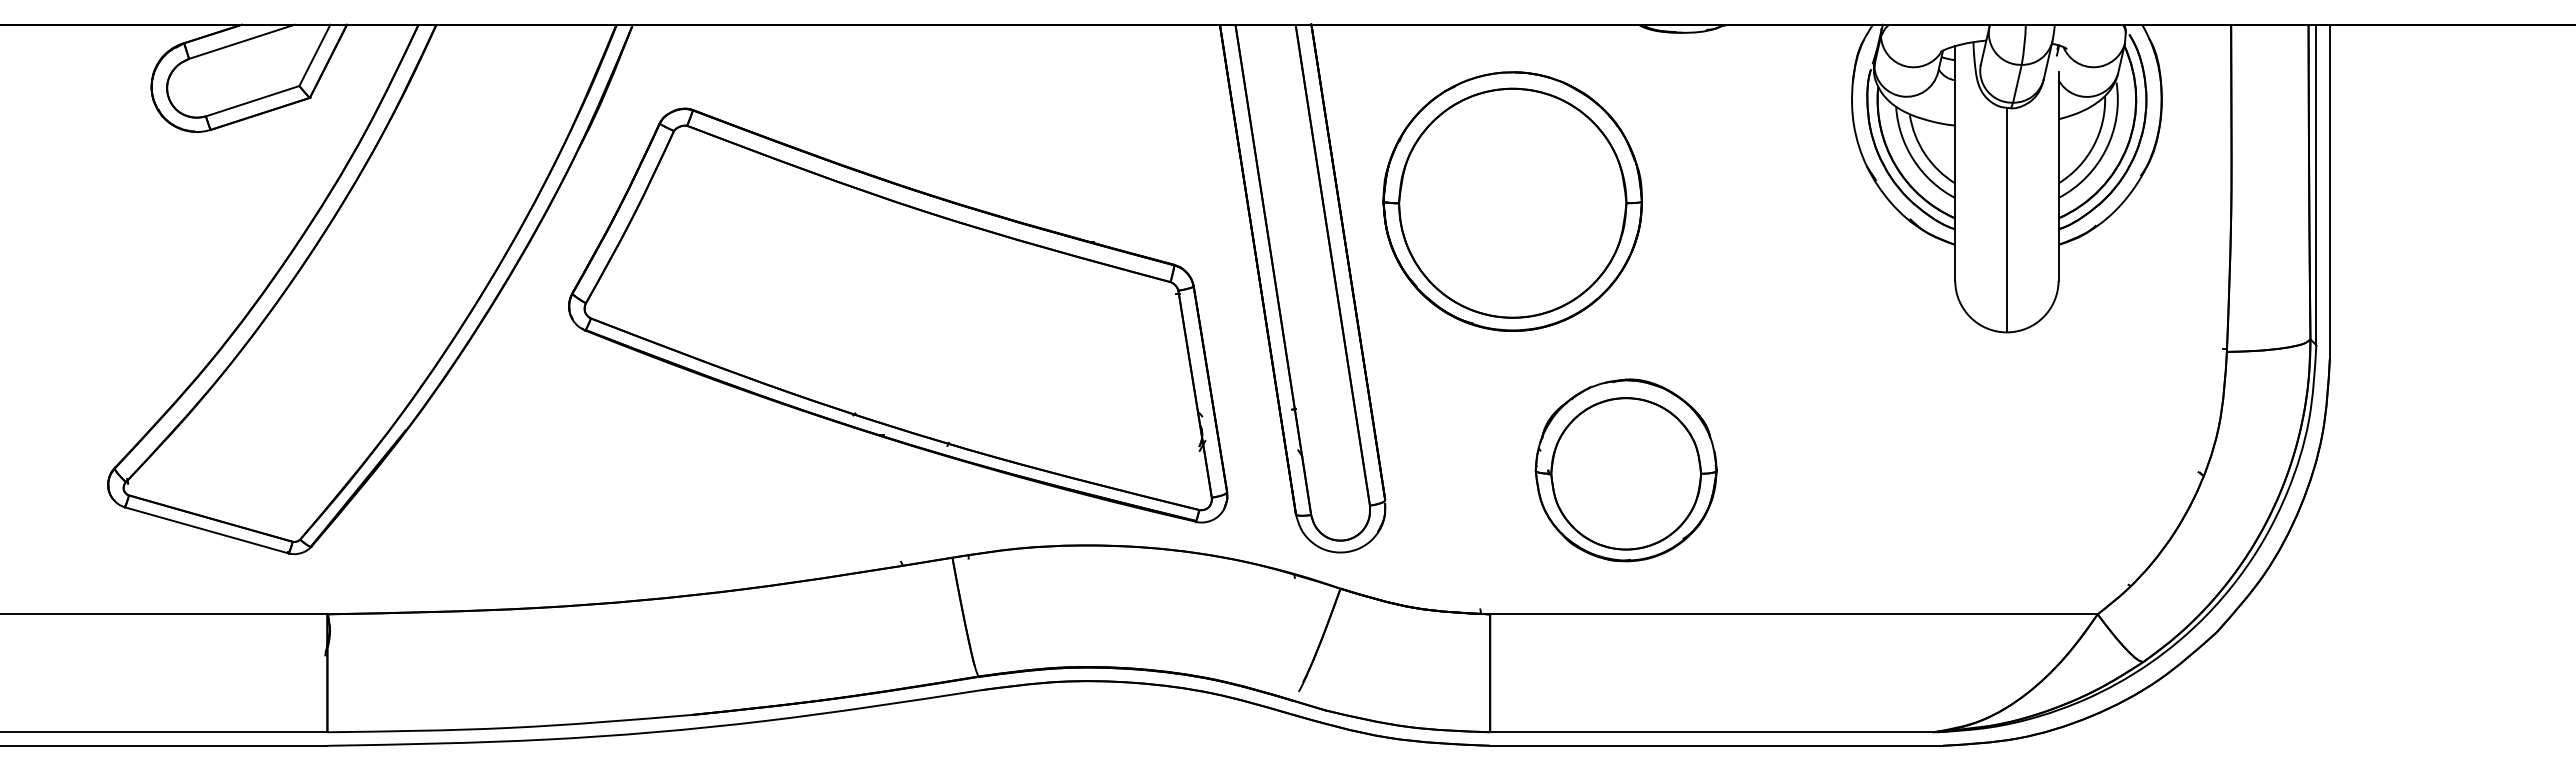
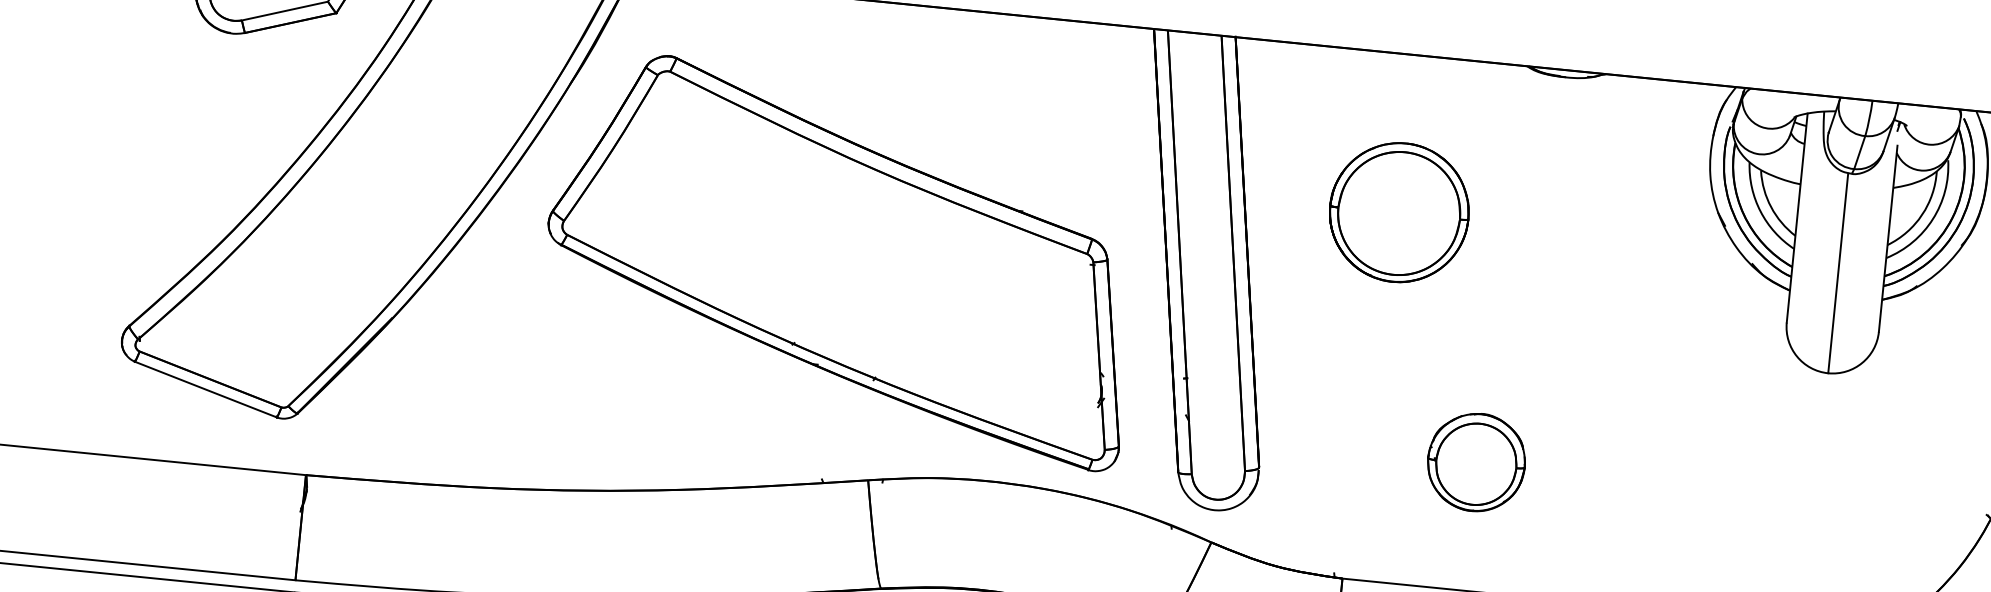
part: (1512, 201) -> (1399, 212), size x0.6
part: (1625, 470) -> (1475, 462), size x0.6

